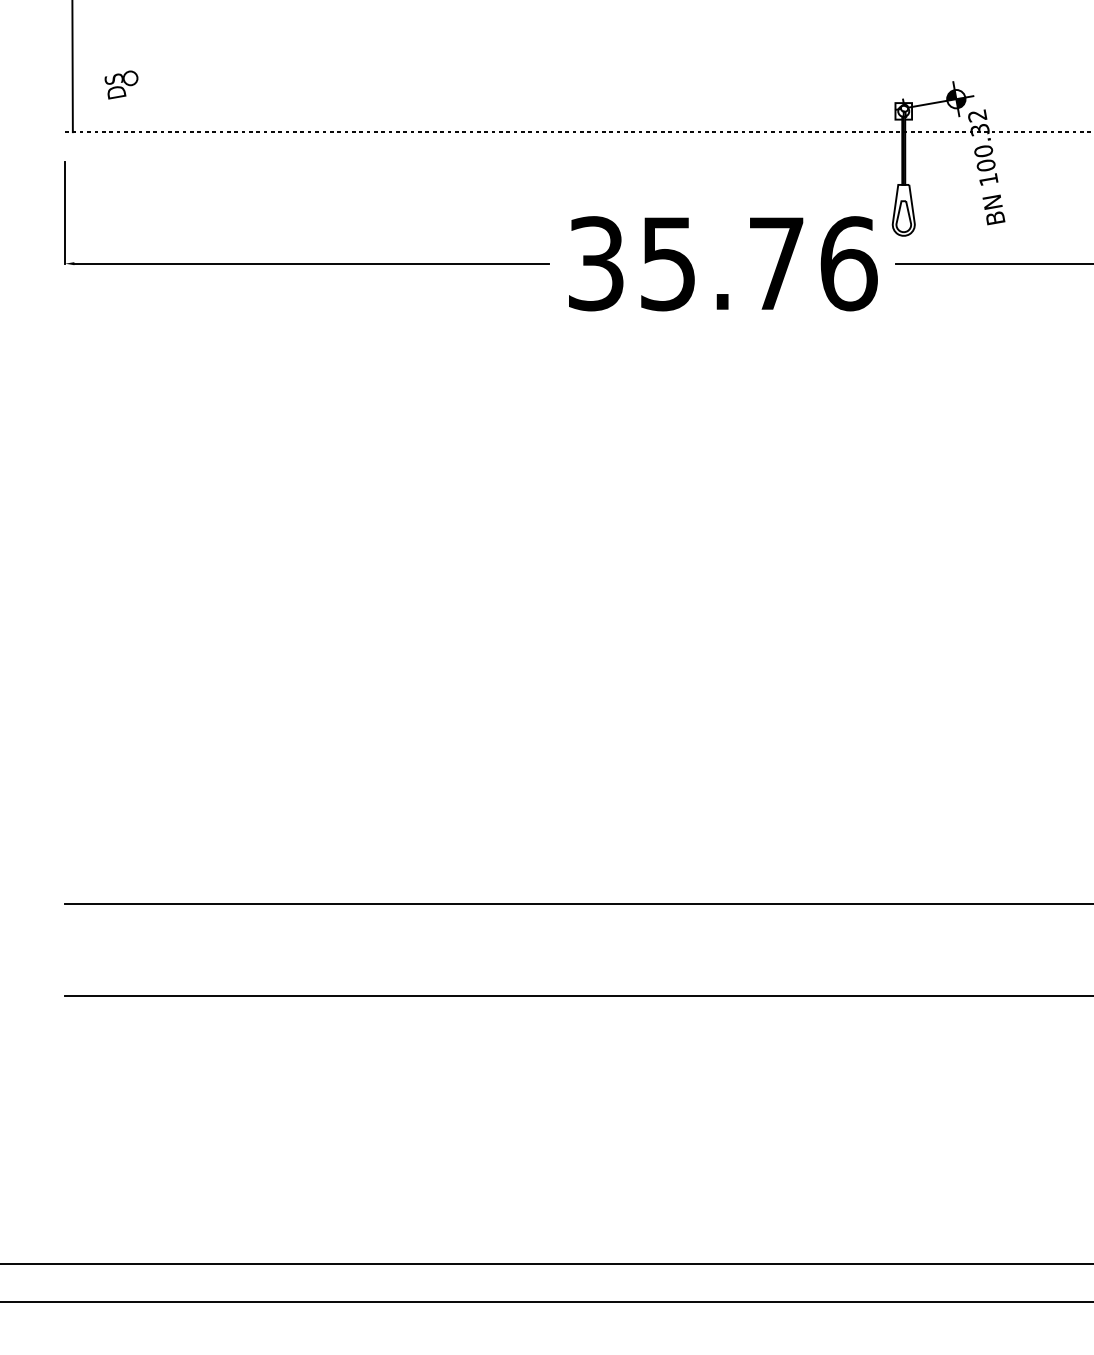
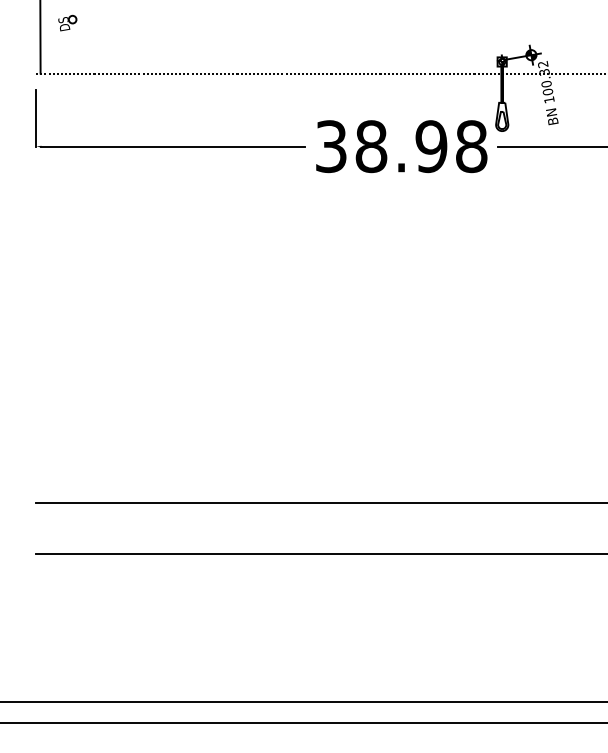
part: (121, 83) -> (67, 22), moved
text: (758, 263) -> (421, 146), 35.76 -> 38.98

